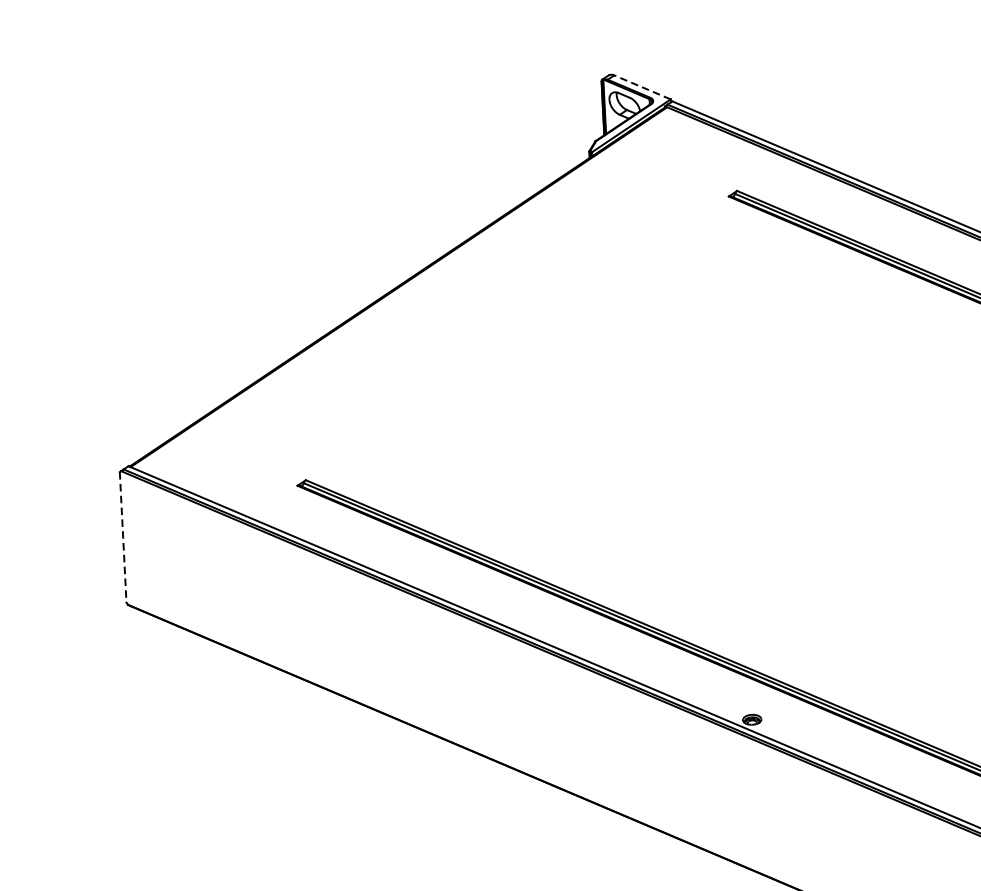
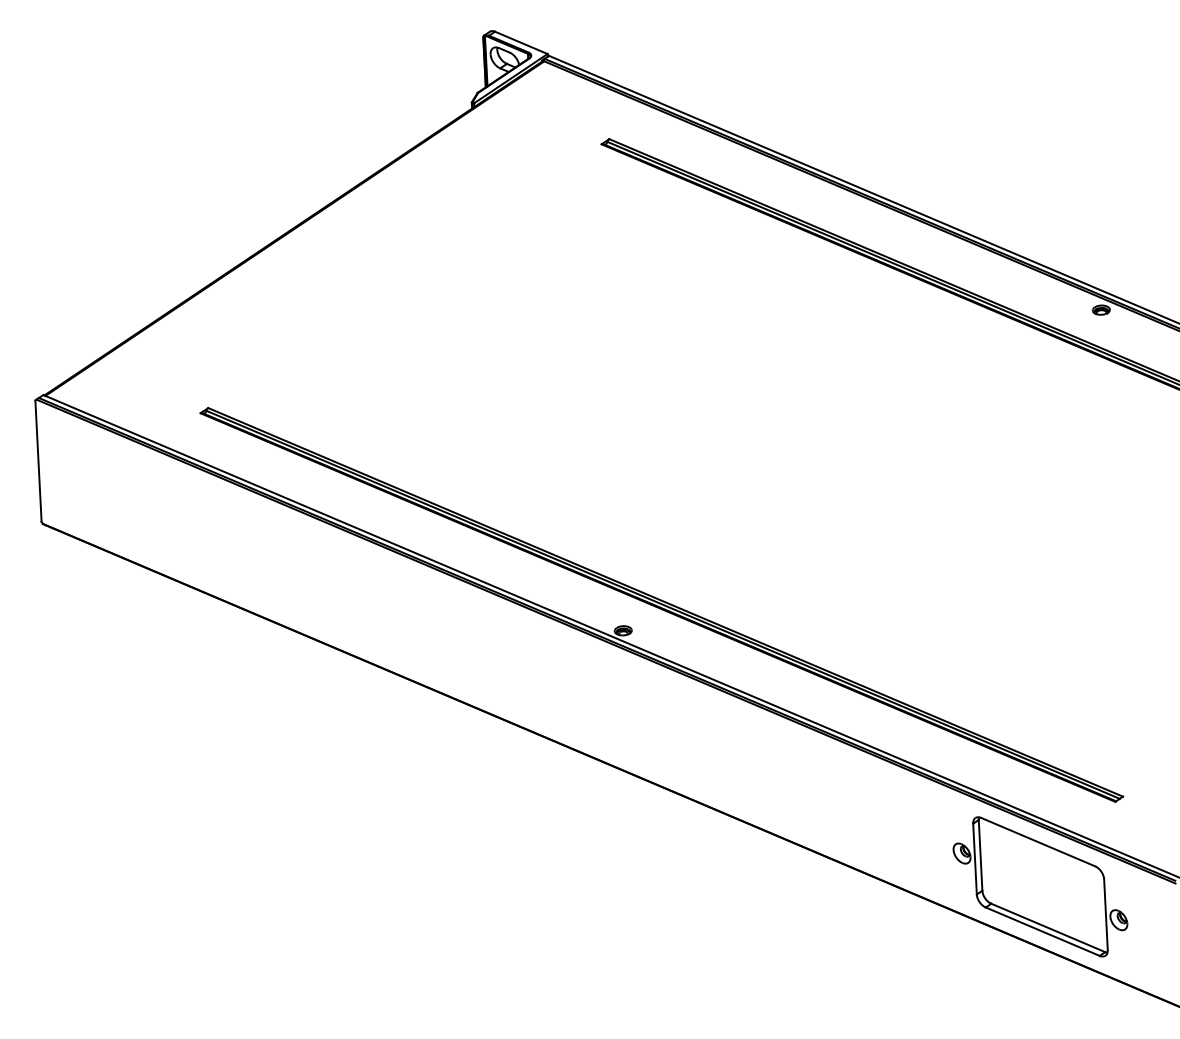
line: (642, 87) -> (521, 42), dashed -> solid
line: (123, 537) -> (38, 461), dashed -> solid

